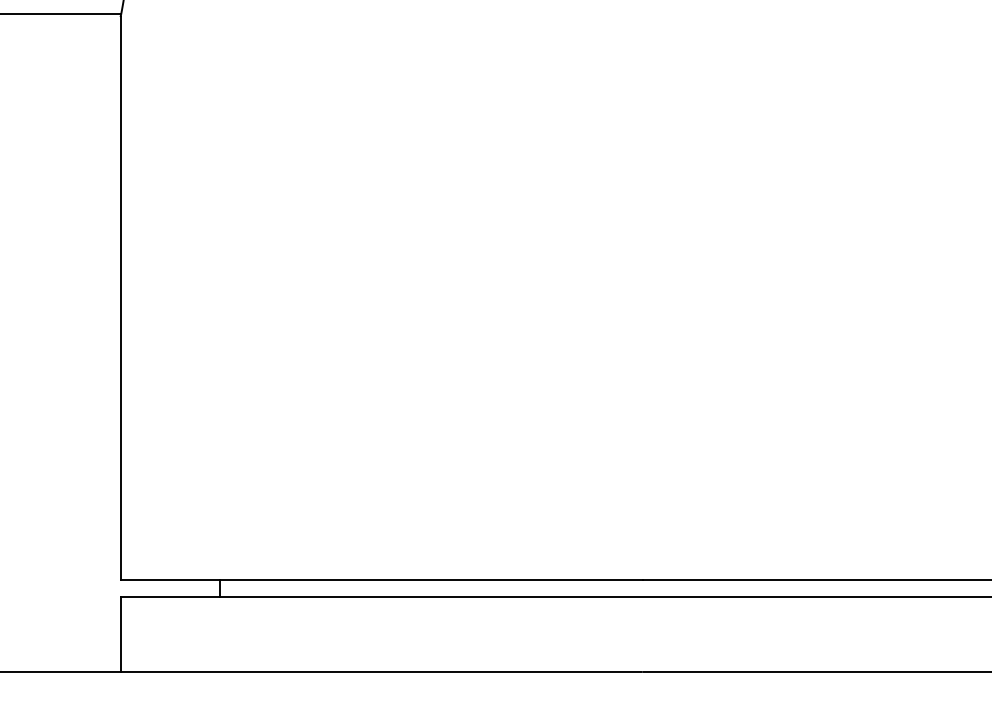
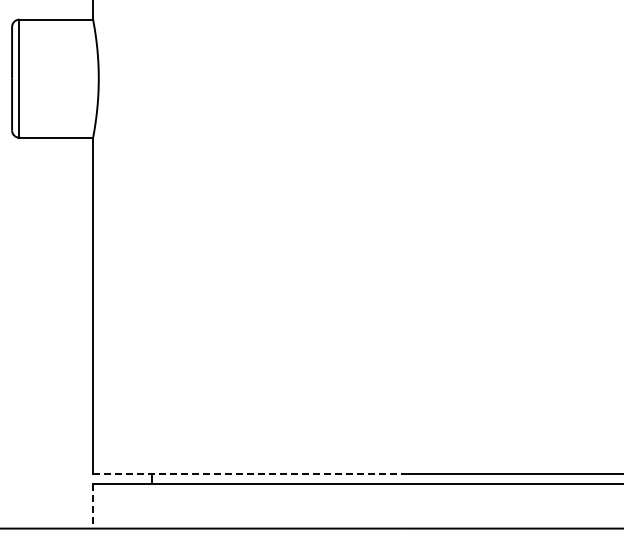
line: (382, 579) -> (248, 473), solid -> dashed
line: (120, 634) -> (92, 506), solid -> dashed

